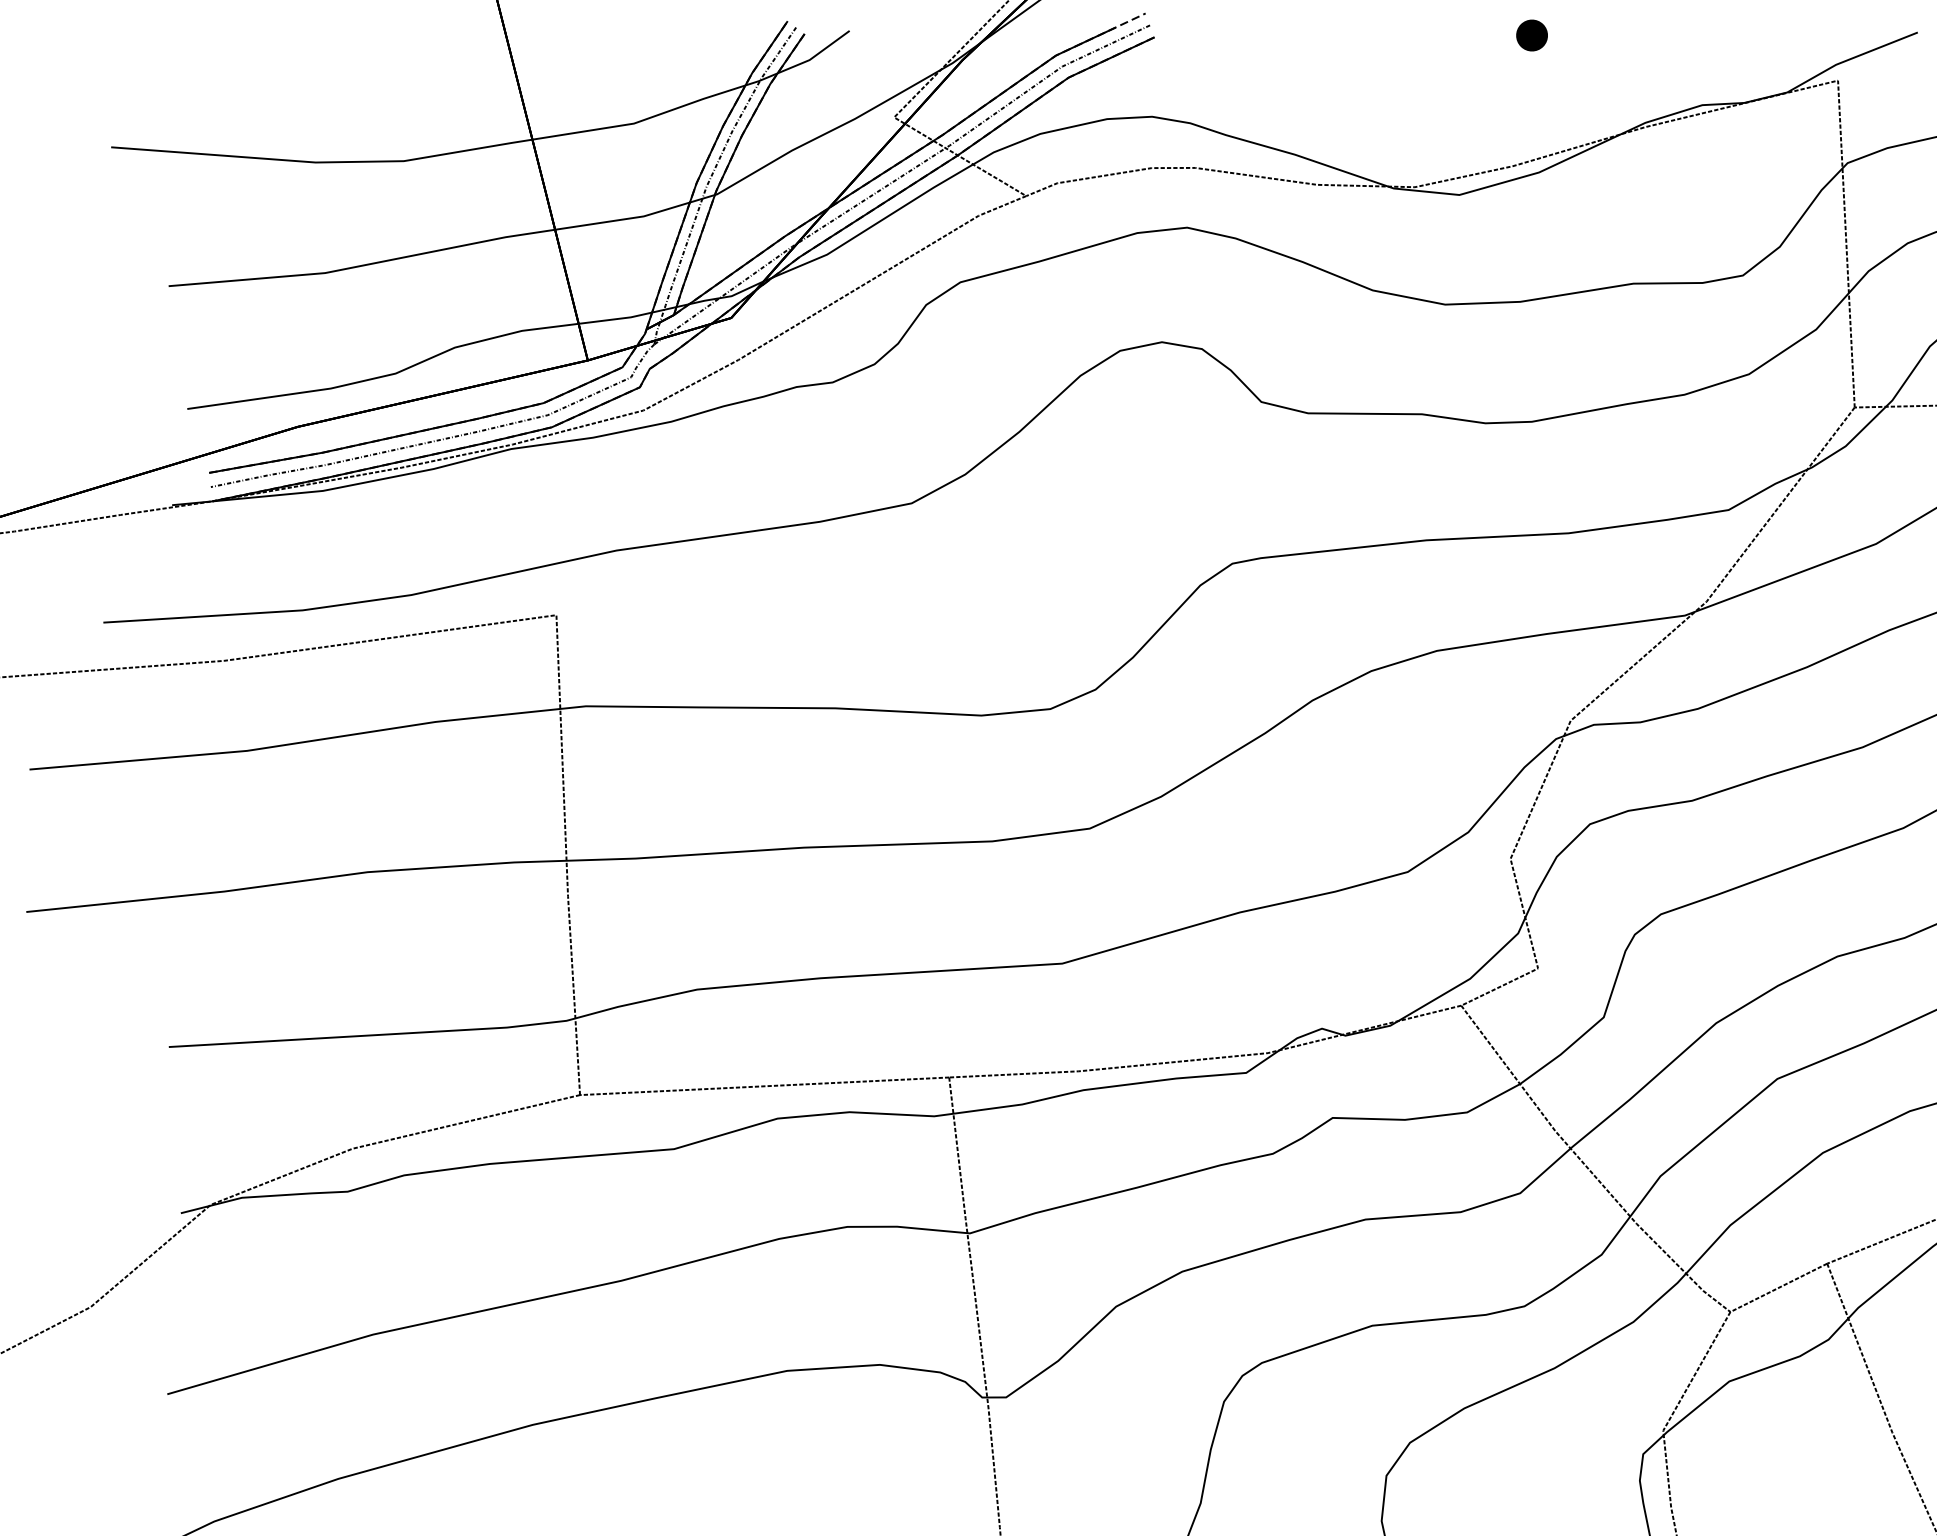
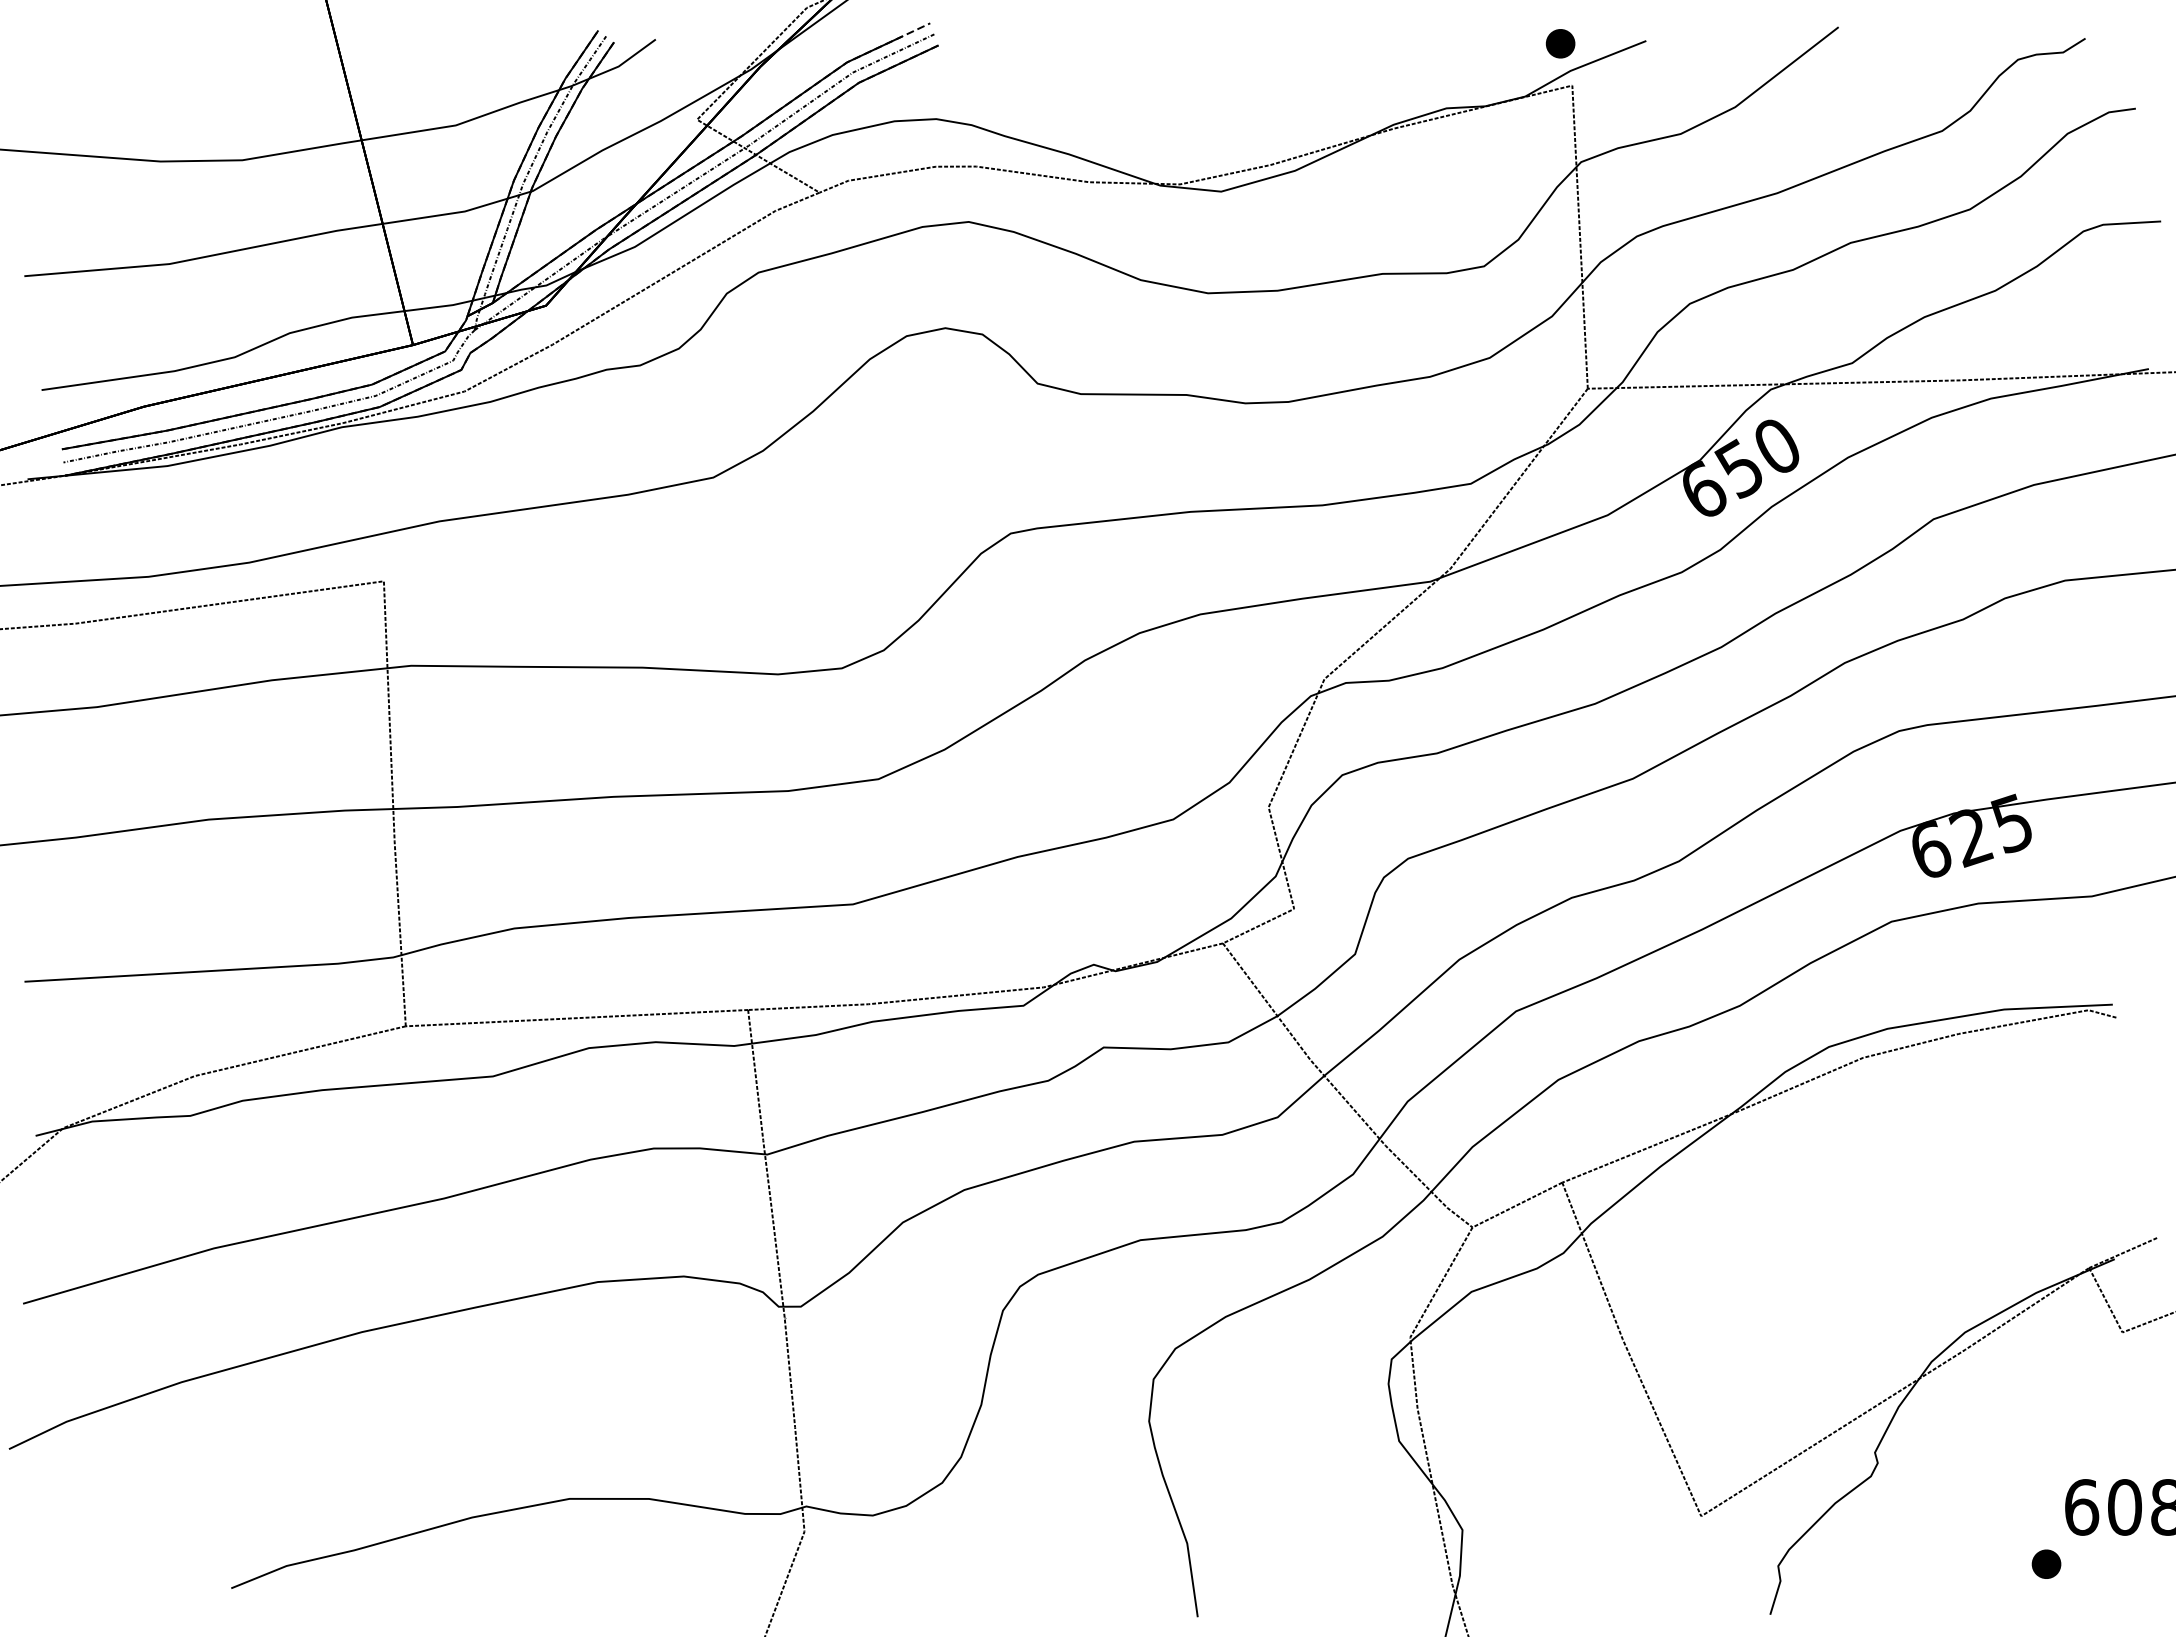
part: (1531, 35) -> (1560, 43), moved

